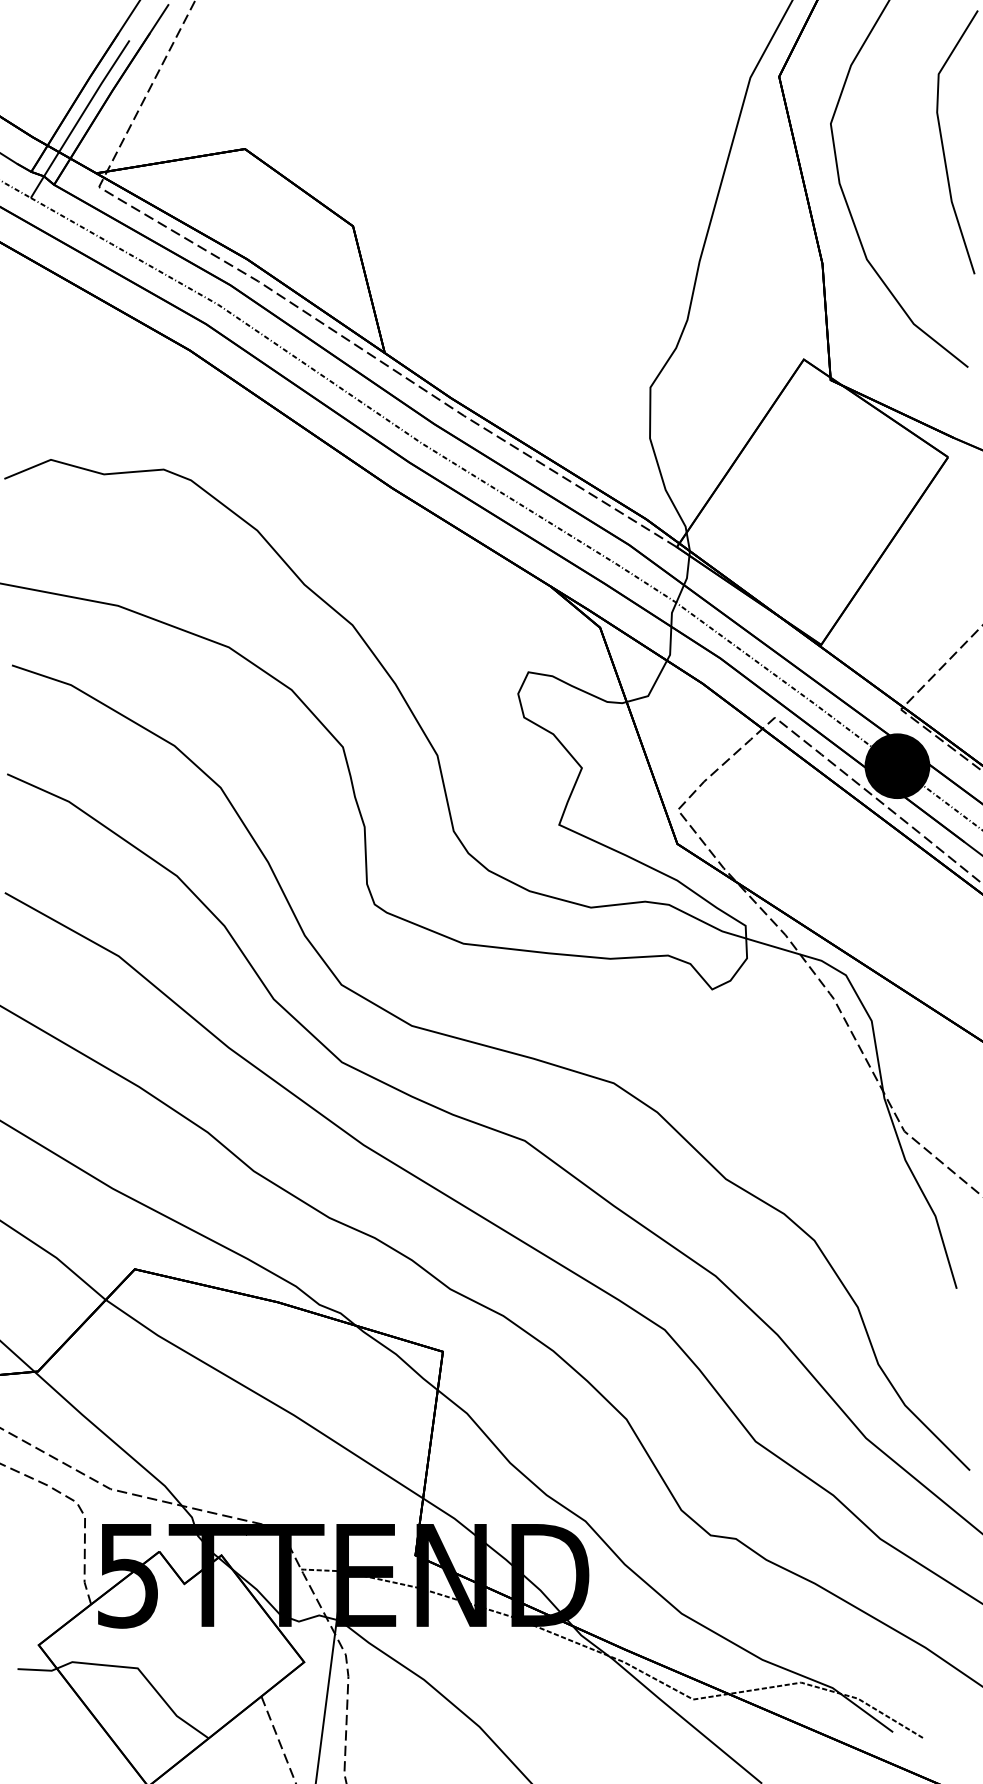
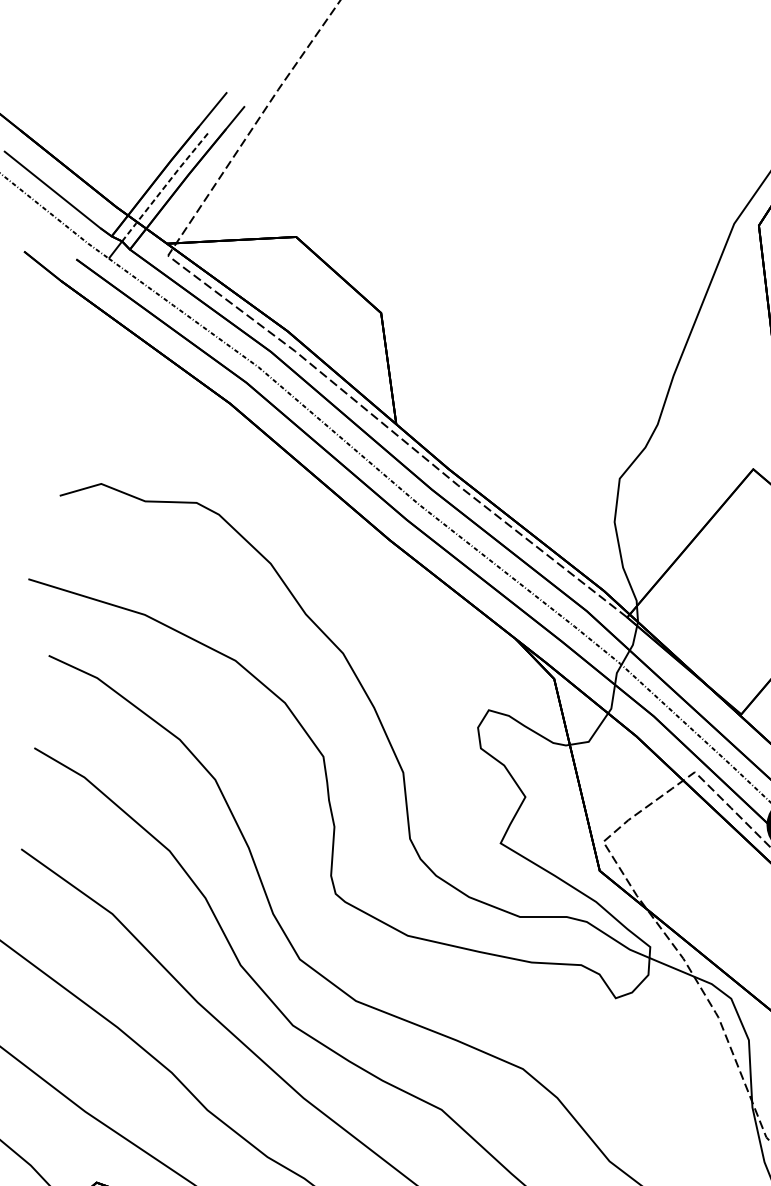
line: (86, 108) -> (164, 187), solid -> dashed

